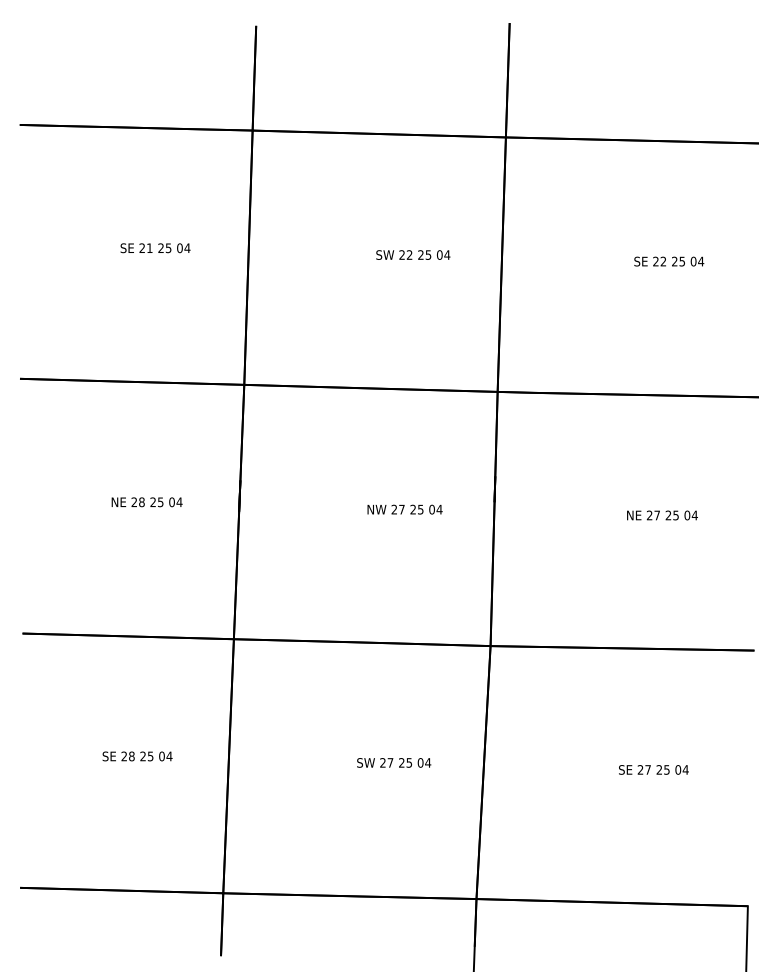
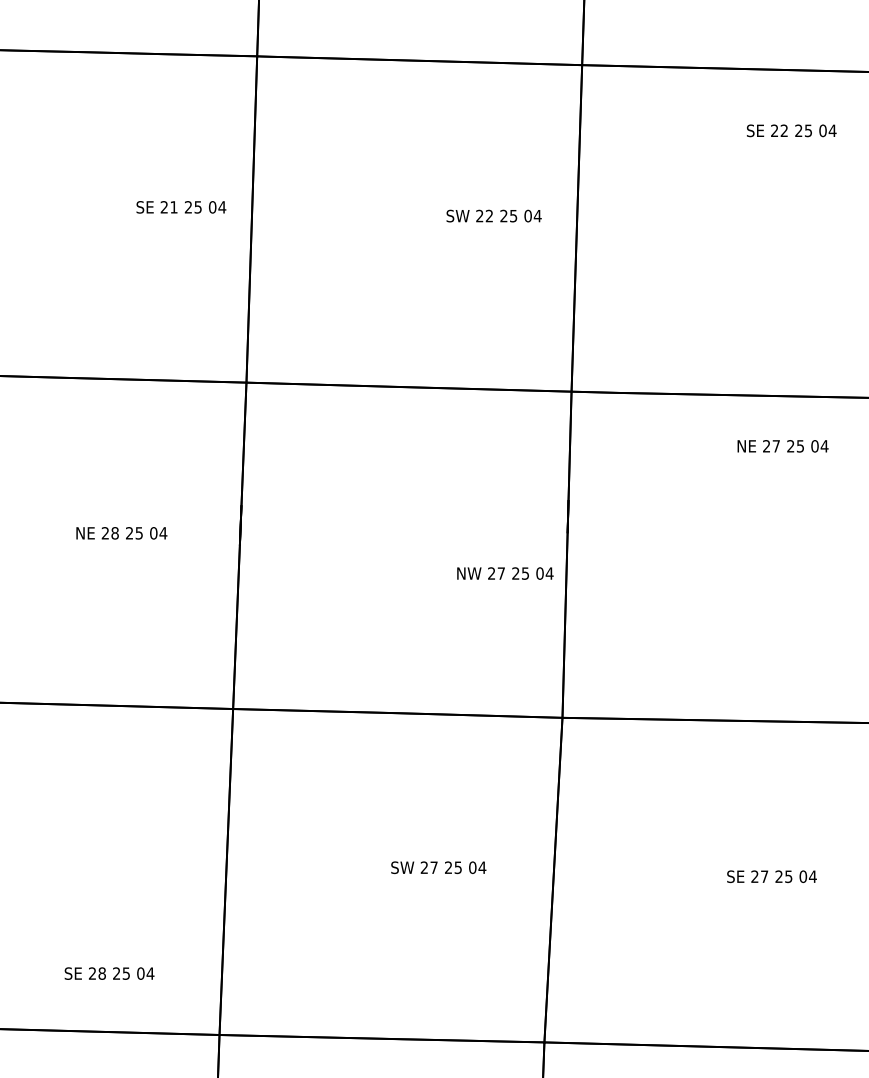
text: (155, 248) -> (181, 207), moved
text: (413, 254) -> (494, 215), moved
text: (669, 261) -> (792, 130), moved
text: (404, 509) -> (504, 573), moved
text: (662, 515) -> (783, 446), moved
text: (137, 756) -> (109, 973), moved

